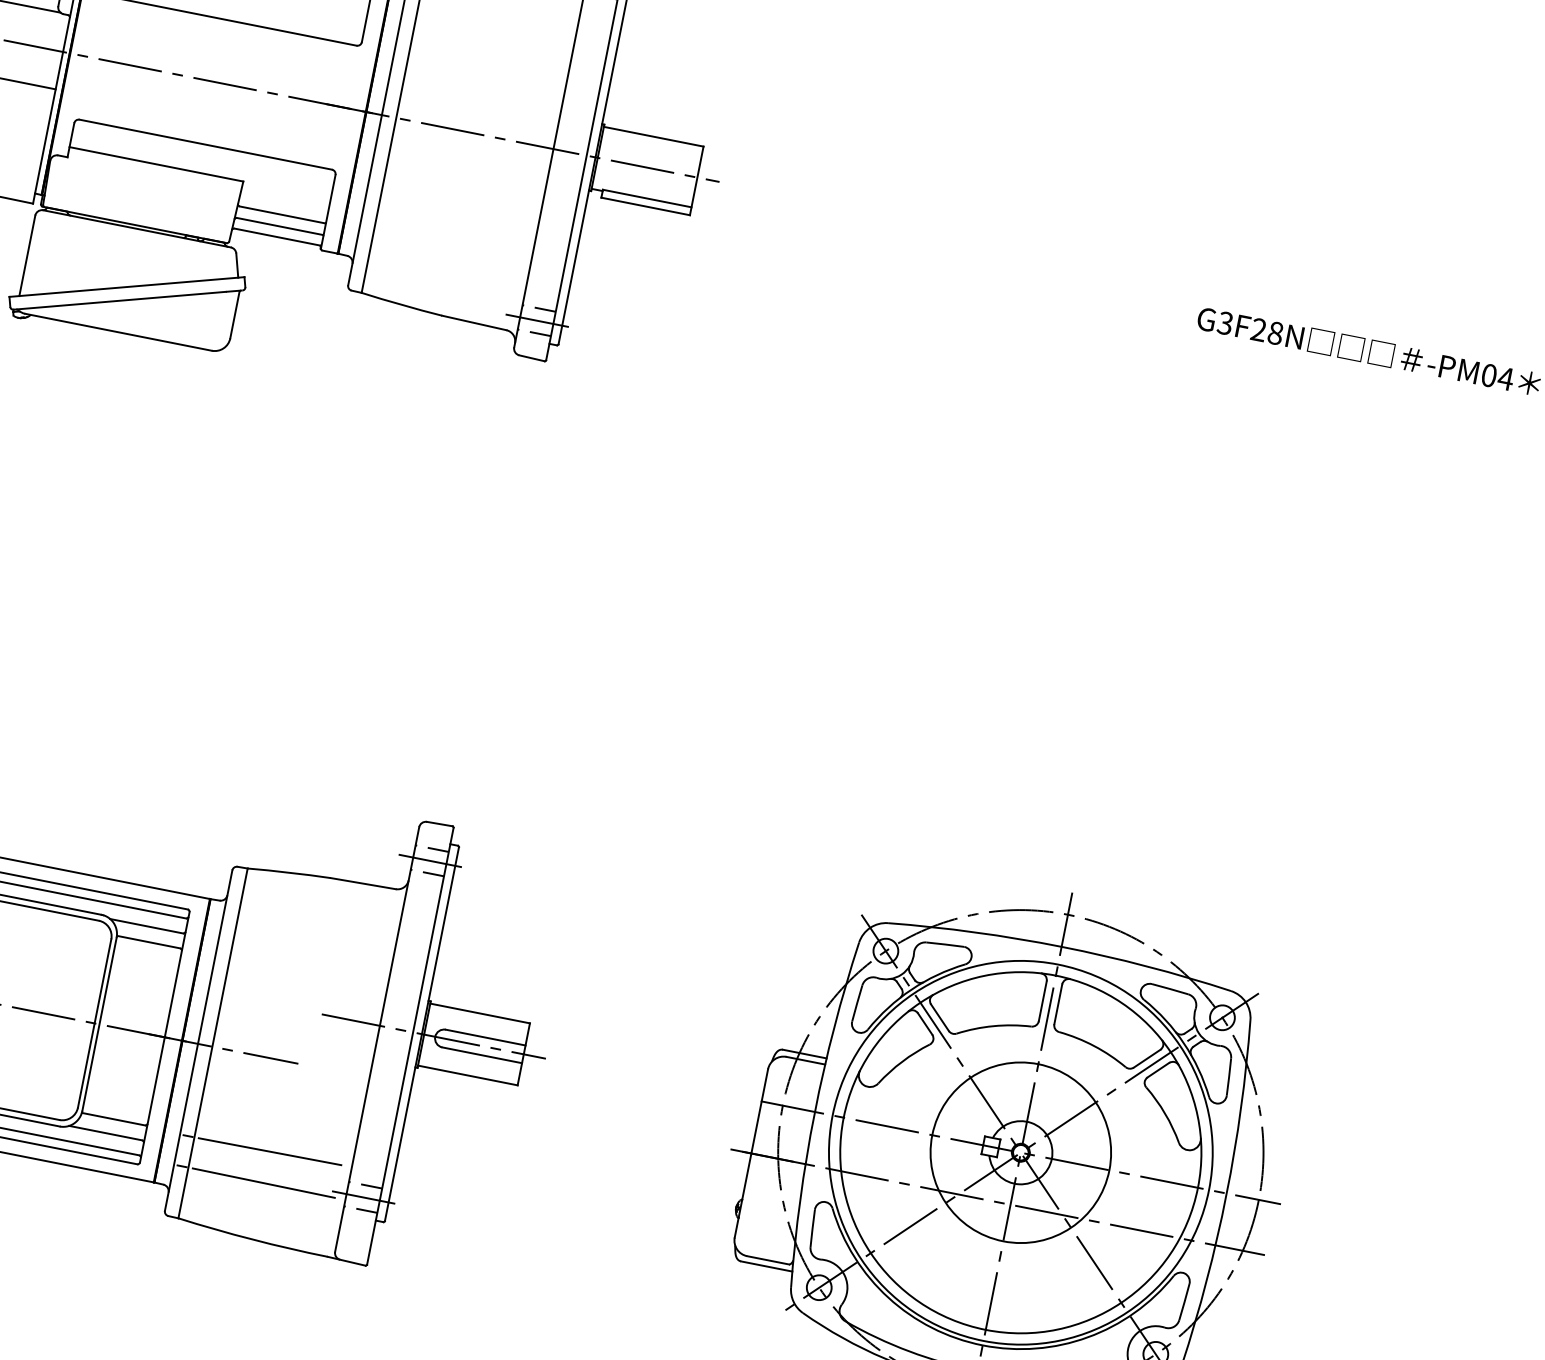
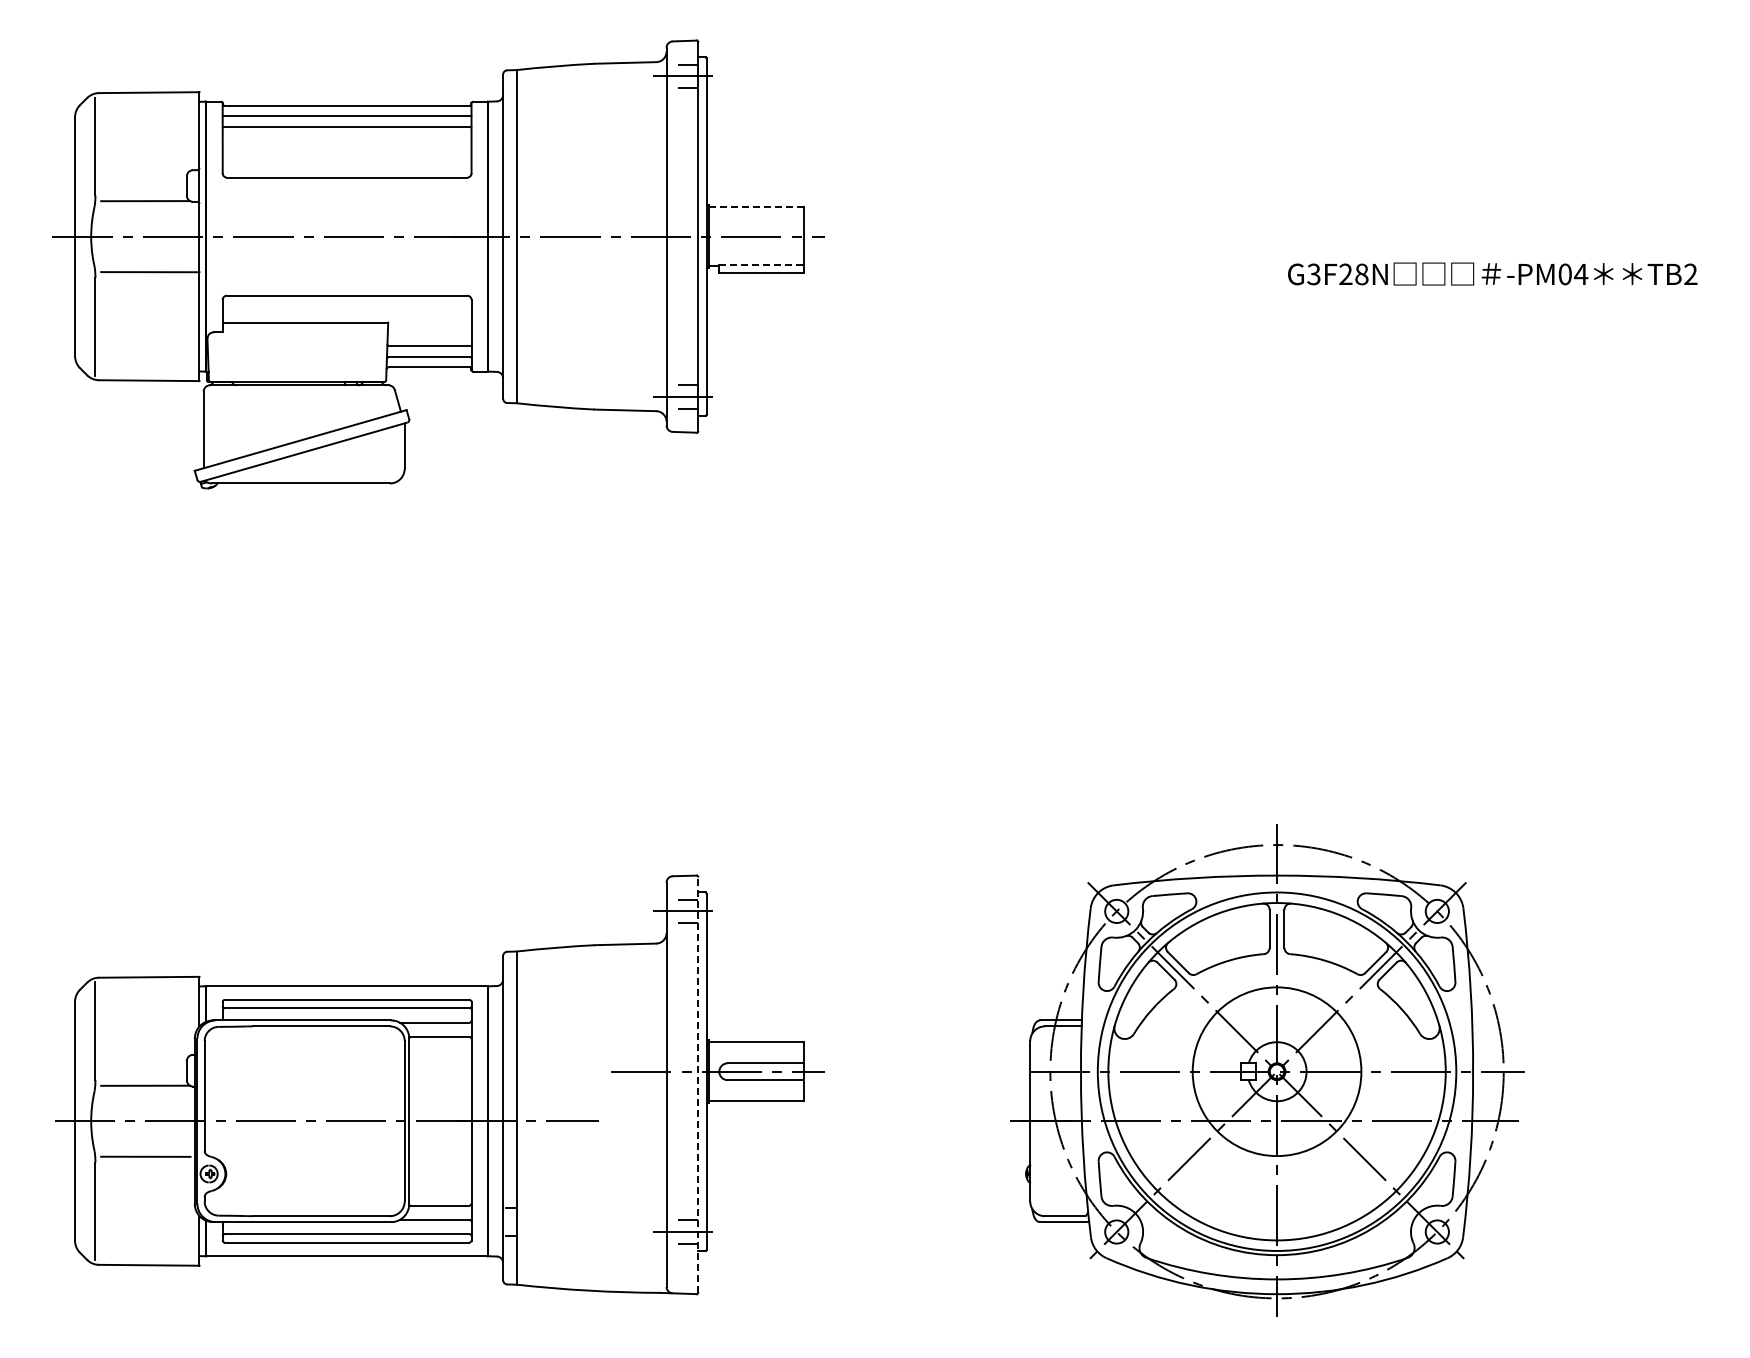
line: (653, 137) -> (756, 207), solid -> dashed
line: (647, 198) -> (761, 264), solid -> dashed
line: (410, 1045) -> (698, 1084), solid -> dashed
line: (269, 1151) -> (588, 1206), removed
line: (263, 1182) -> (588, 1236), removed

